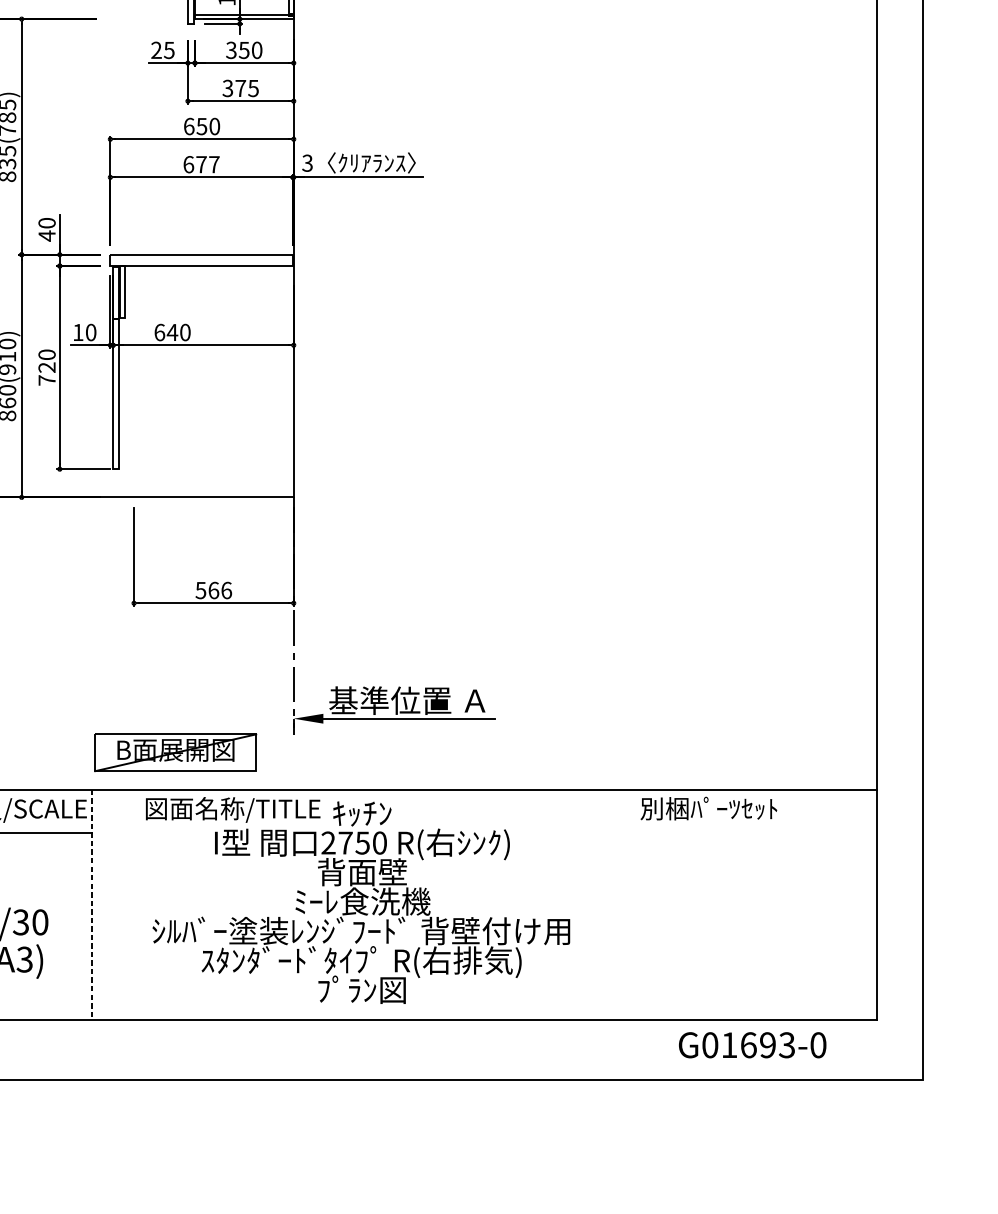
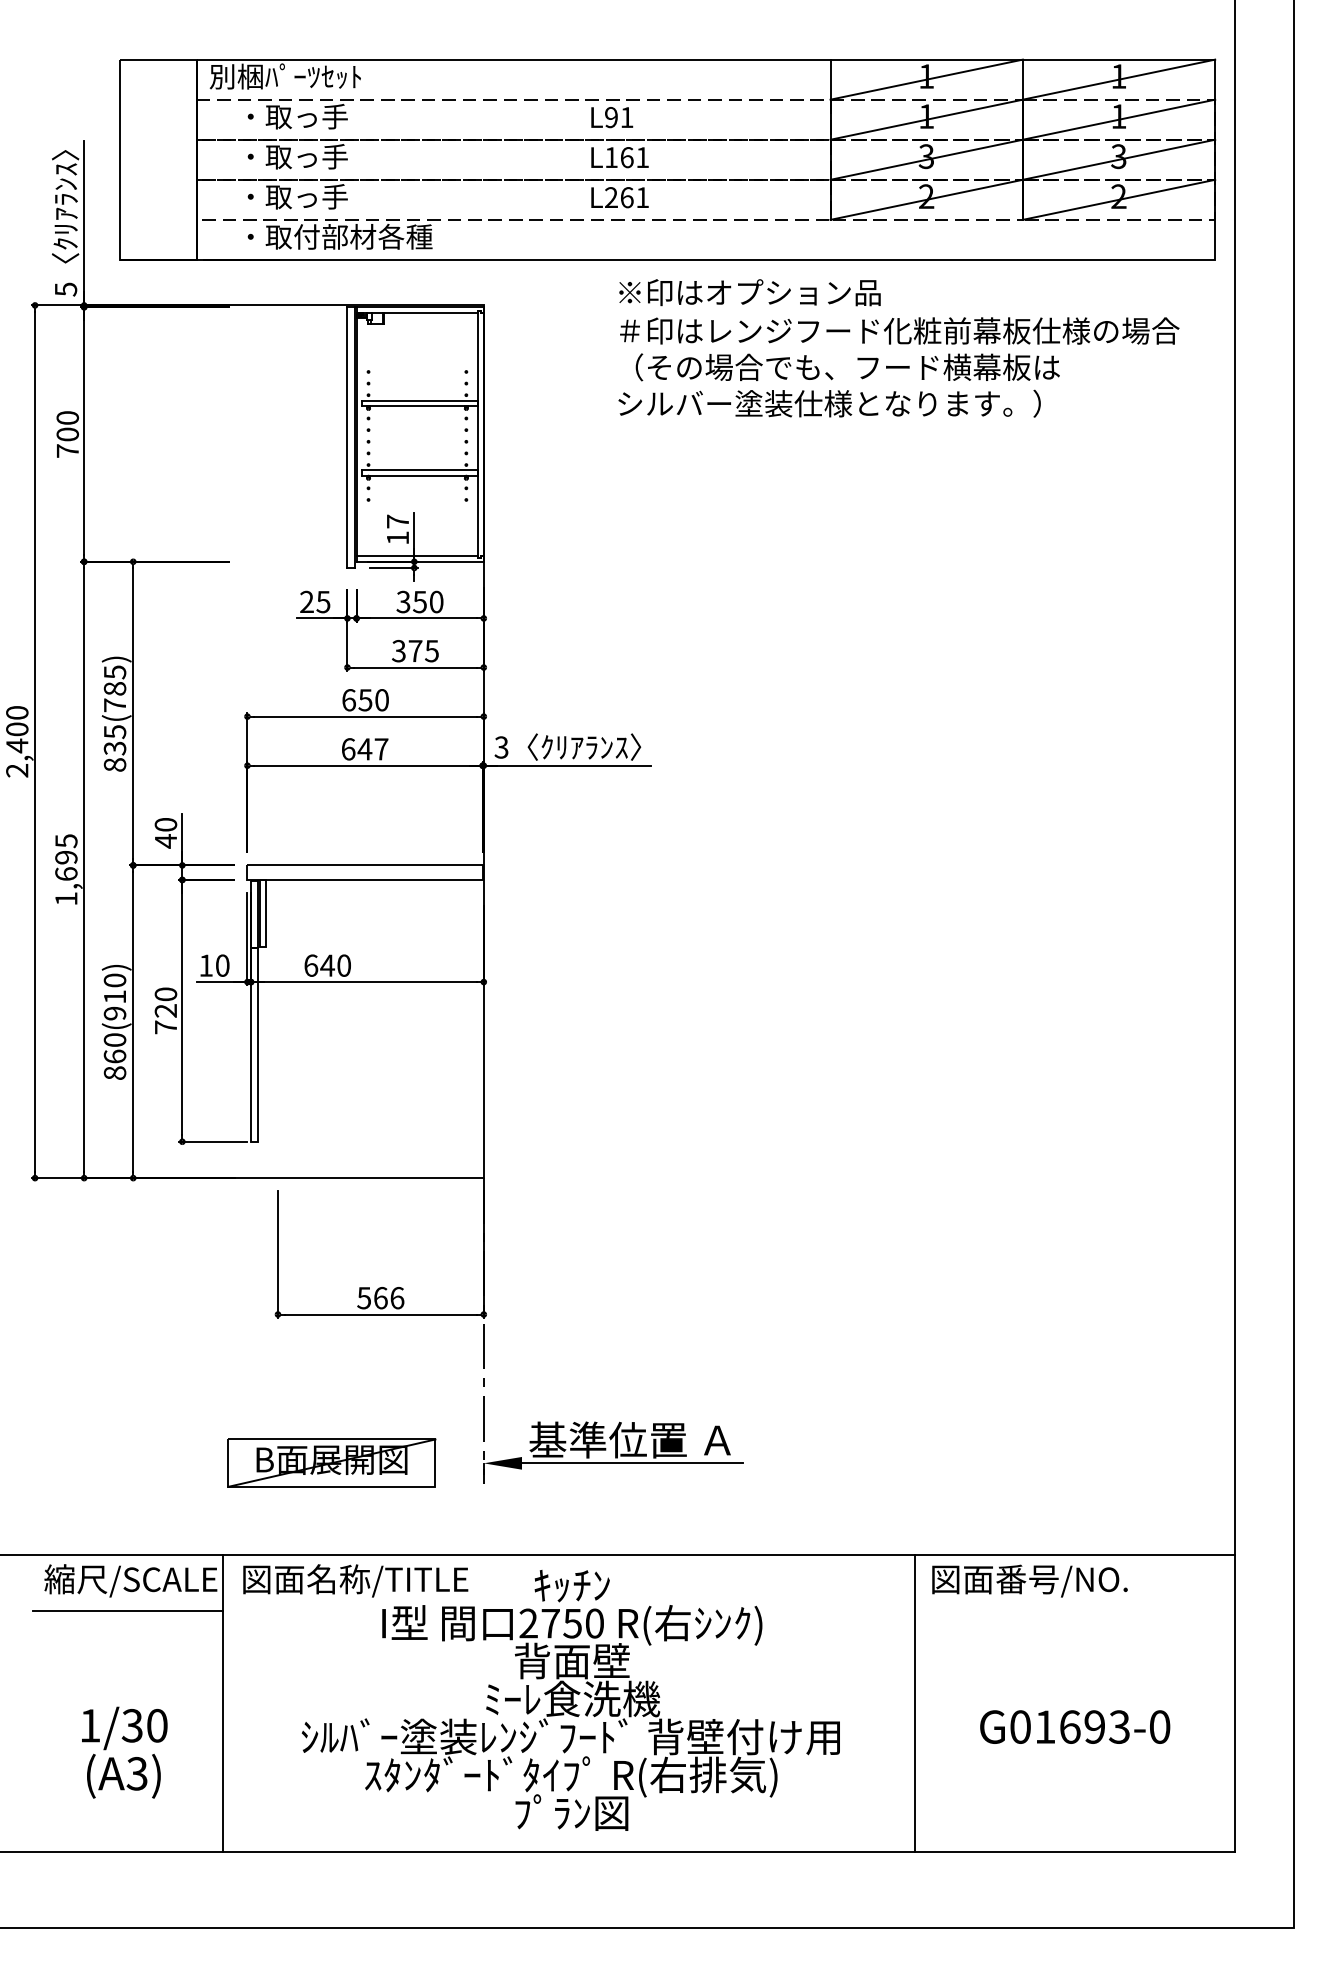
text: (201, 164) -> (364, 749), 677 -> 647
part: (175, 752) -> (331, 1462), moved
text: (232, 809) -> (355, 1580), moved
text: (716, 809) -> (1028, 1580), 別梱ﾊﾟｰﾂｾｯﾄ -> 図面番号/NO.
line: (627, 904) -> (914, 1702), added
line: (91, 905) -> (223, 1703), dashed -> solid
text: (752, 1044) -> (1075, 1726), moved

